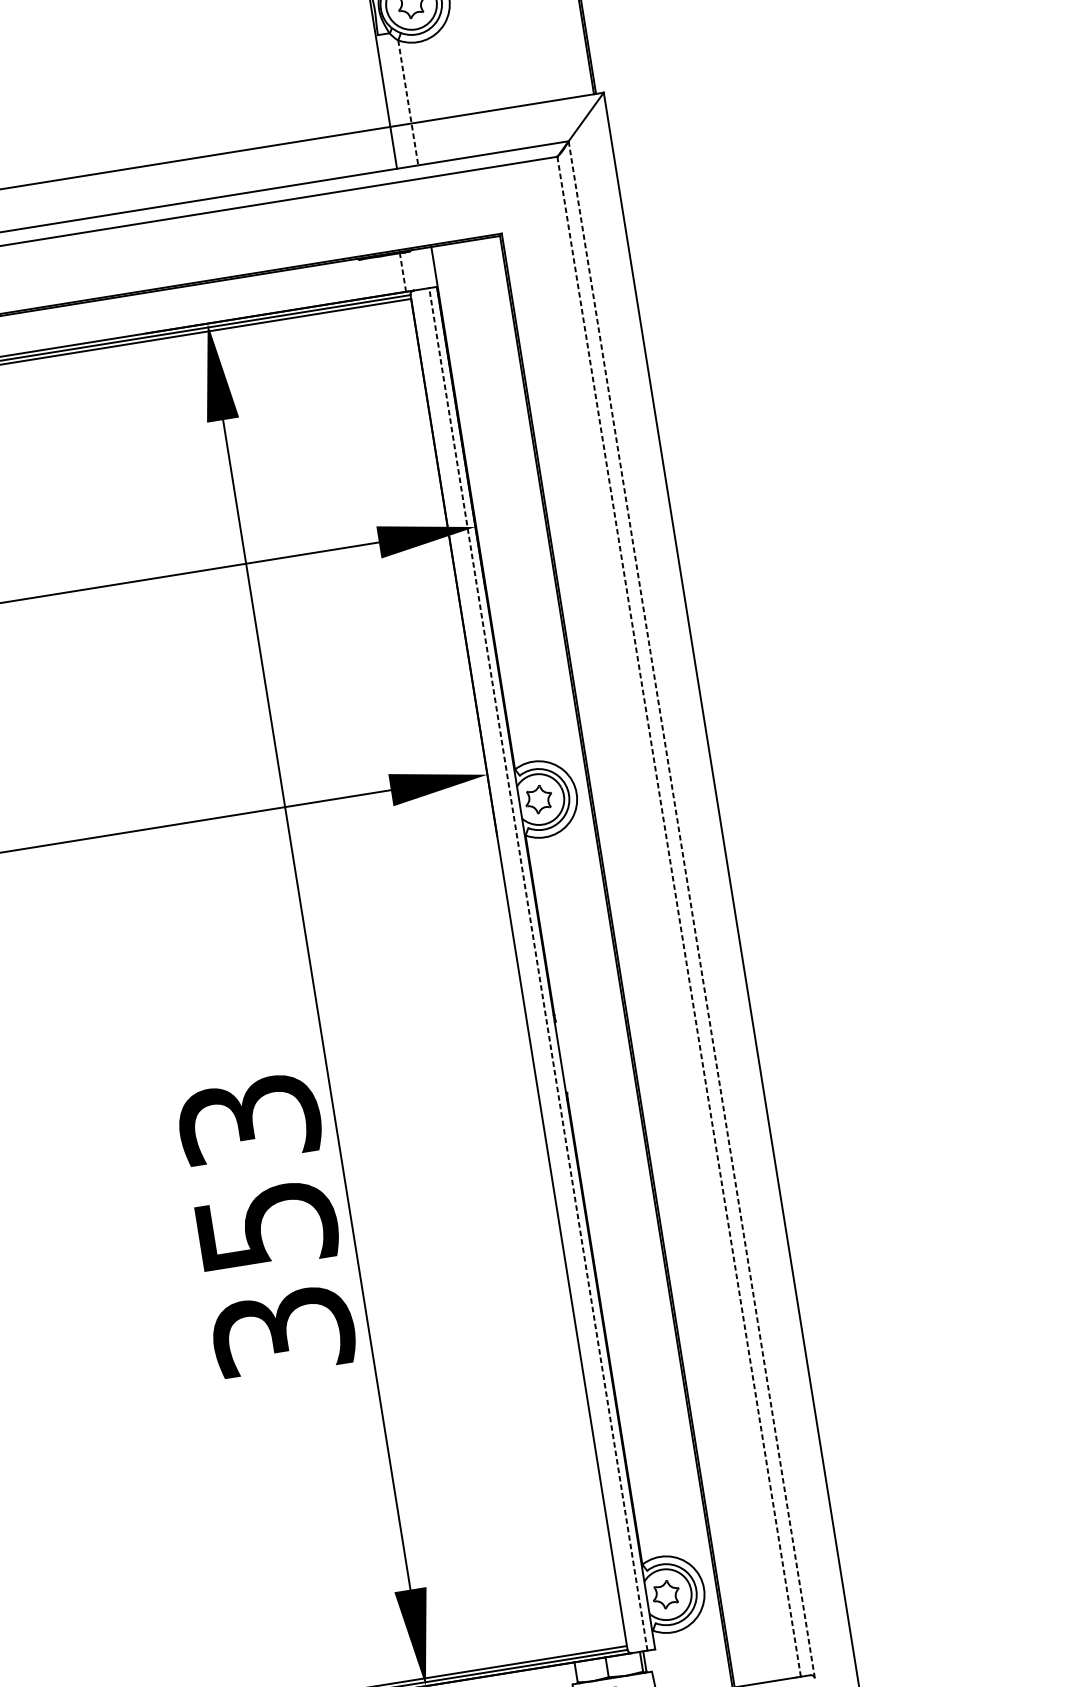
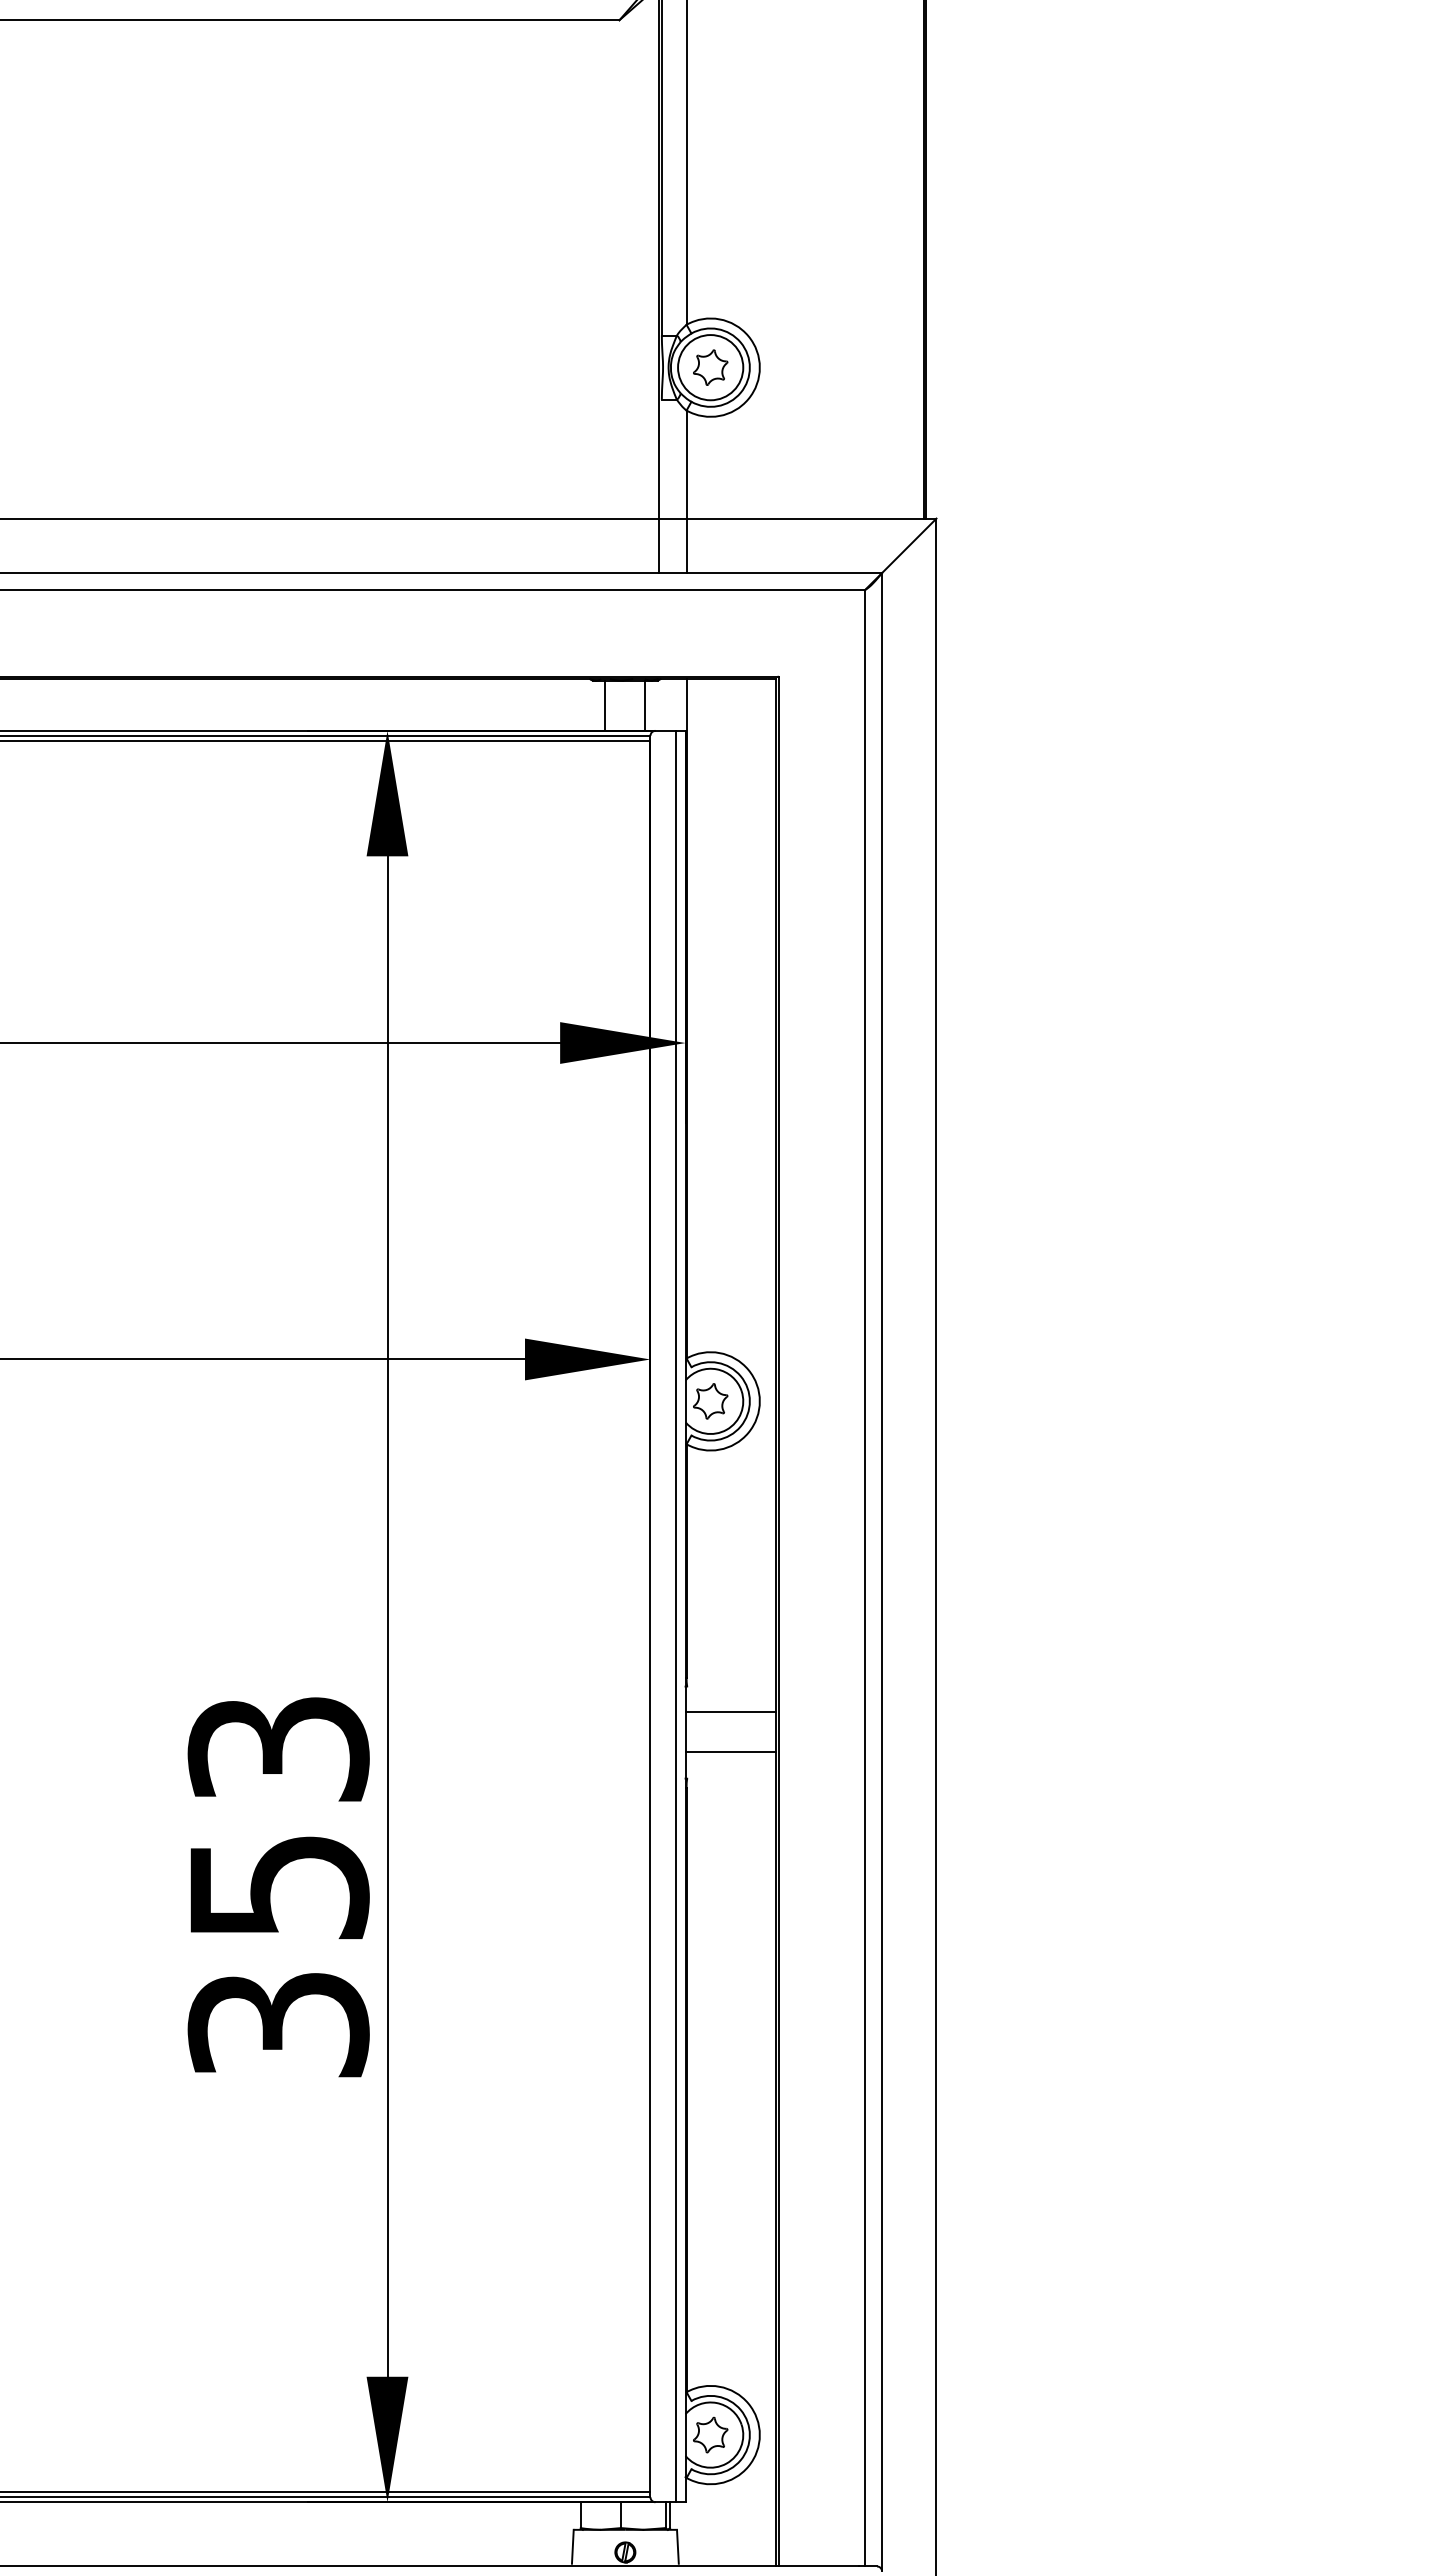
line: (408, 103) -> (686, 492), dashed -> solid
line: (403, 272) -> (645, 705), dashed -> solid
line: (372, 277) -> (605, 705), added
line: (692, 910) -> (882, 1572), dashed -> solid
line: (679, 916) -> (864, 1578), dashed -> solid
line: (538, 969) -> (675, 1616), dashed -> solid
line: (592, 1035) -> (730, 1711), added
line: (597, 1066) -> (730, 1751), added

